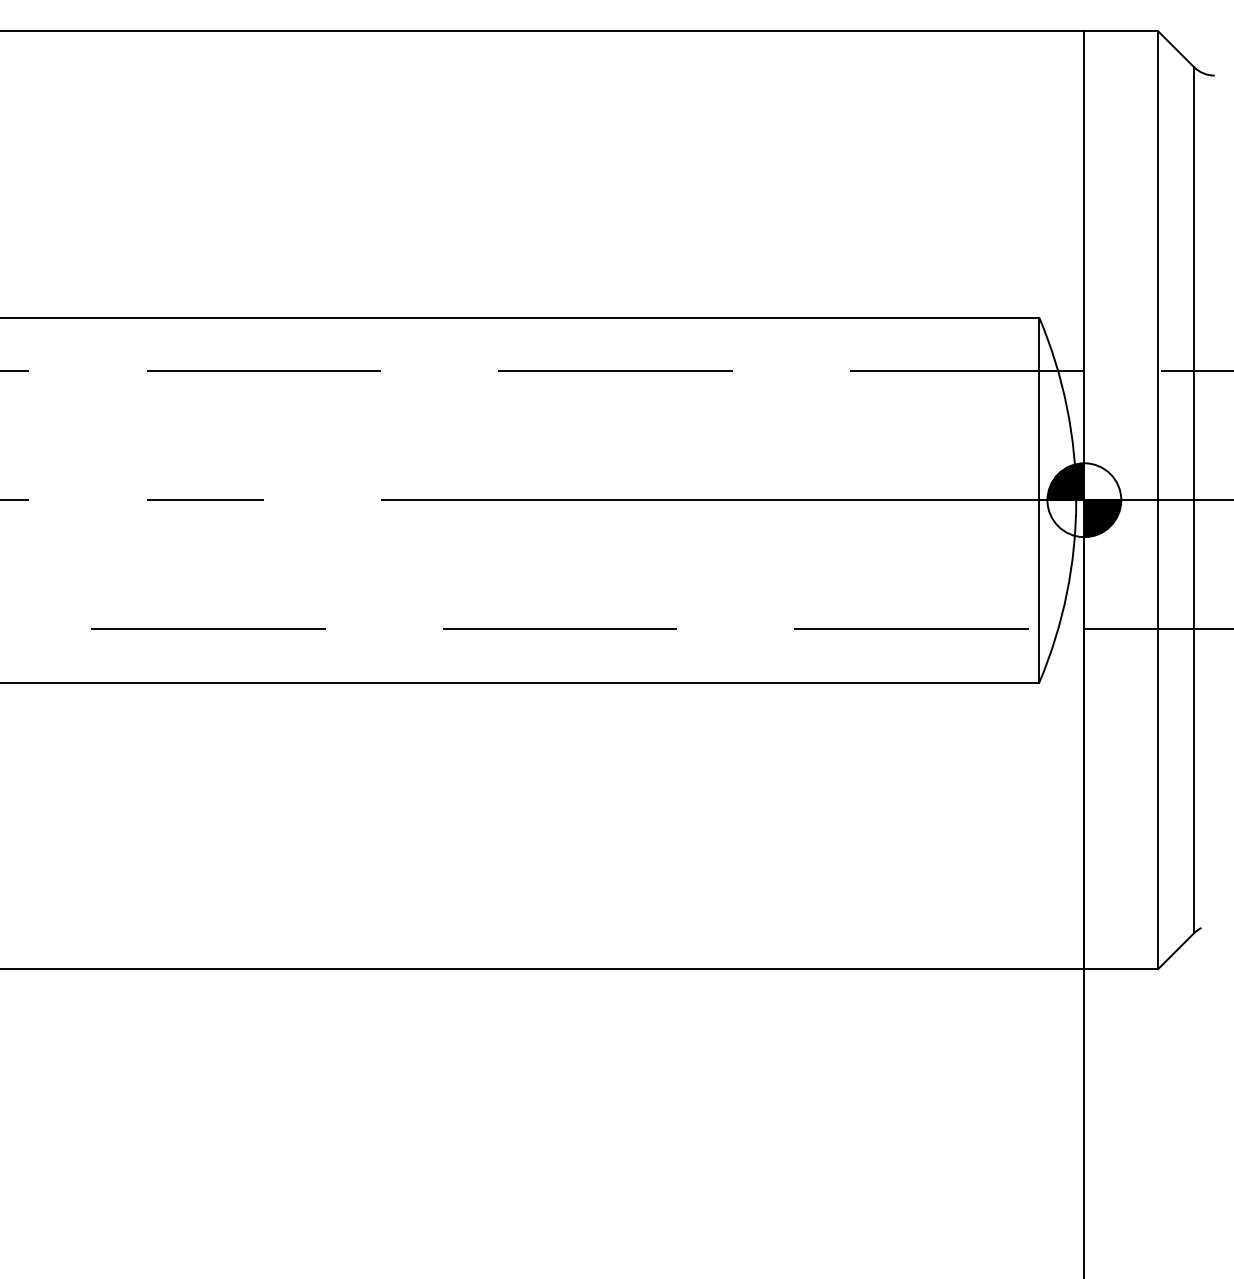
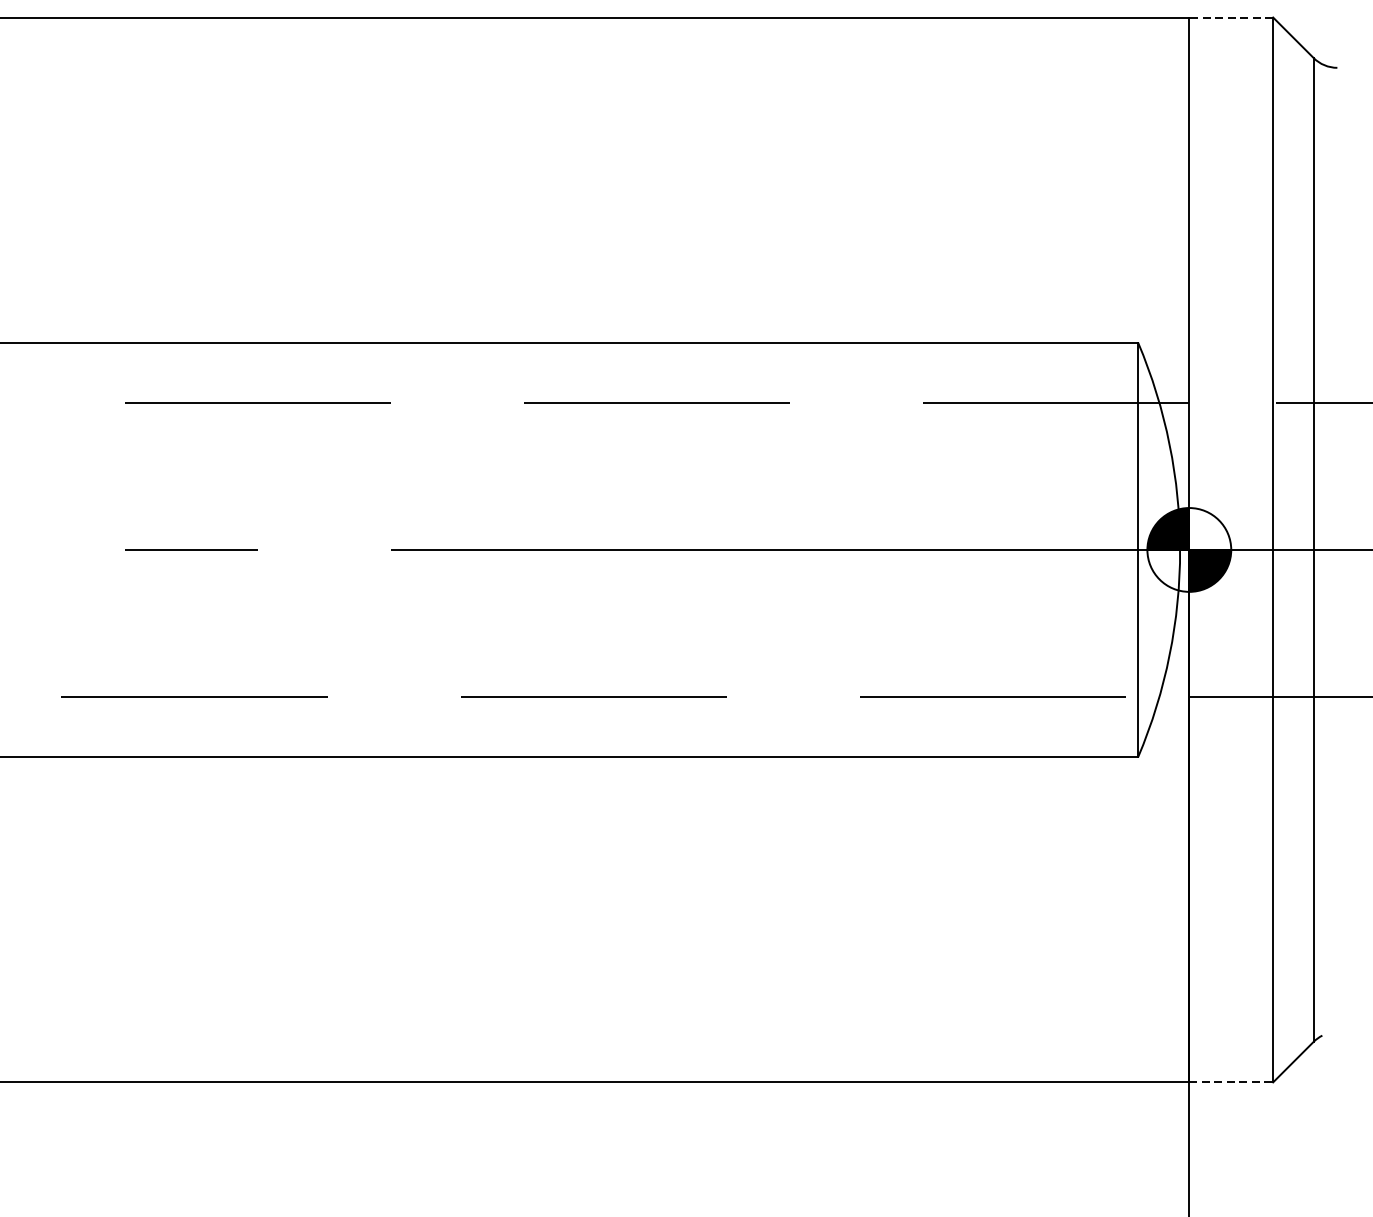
line: (1121, 31) -> (1231, 17), solid -> dashed
line: (1121, 969) -> (1231, 1082), solid -> dashed

